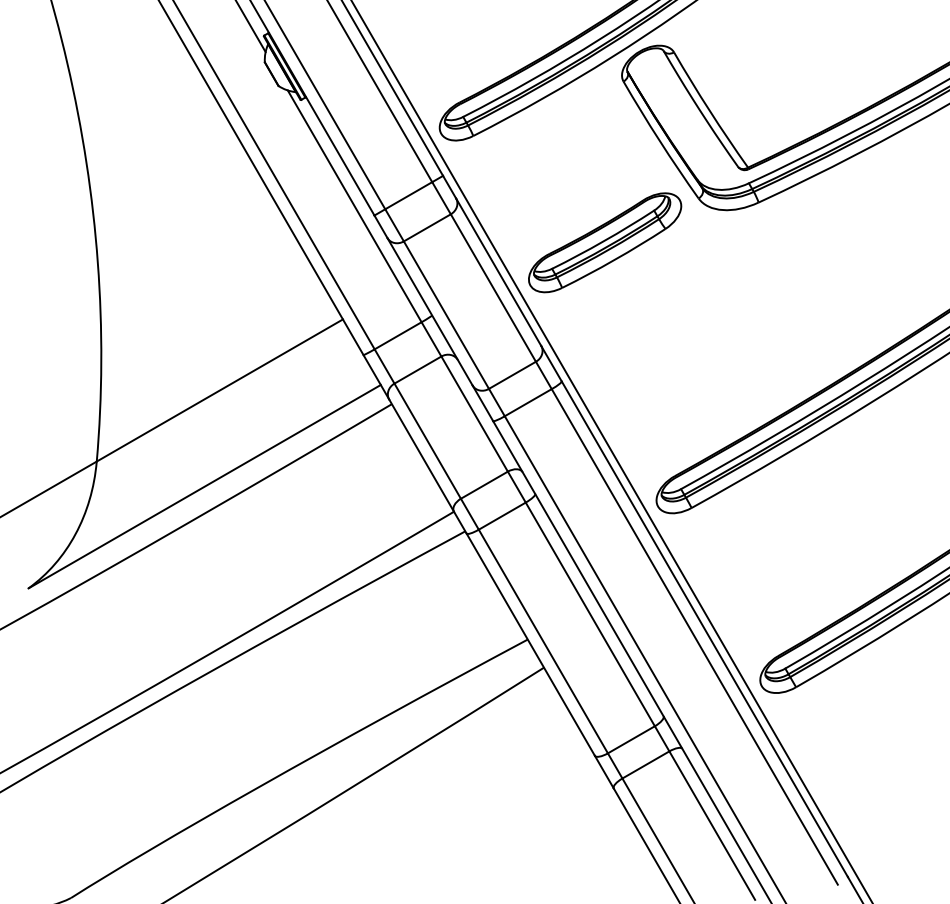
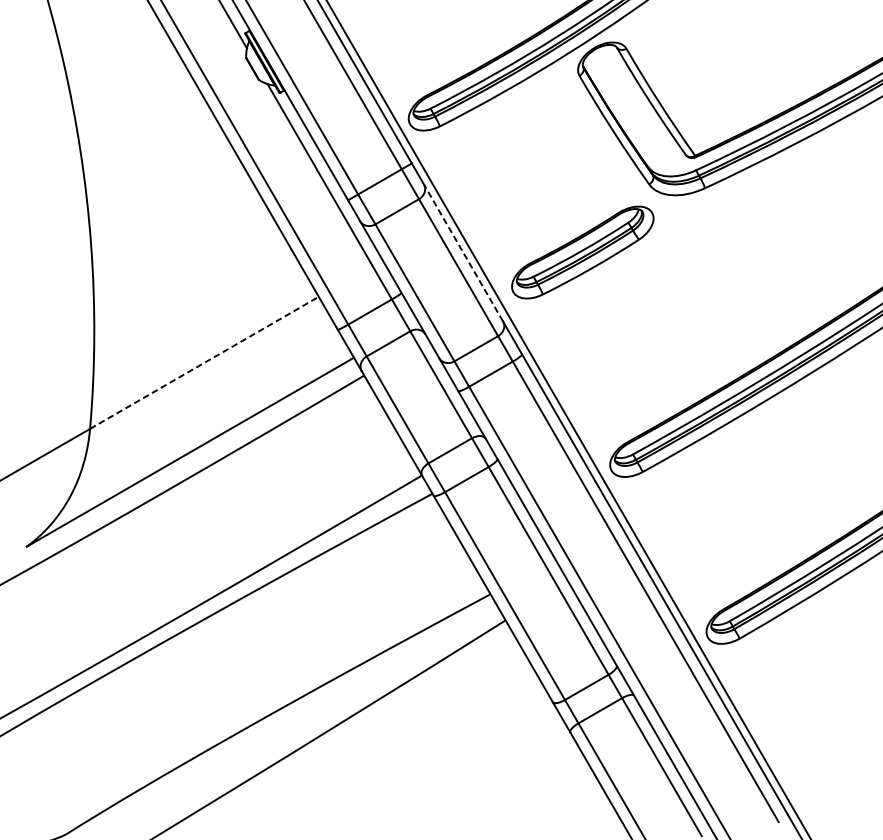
part: (605, 242) -> (583, 252), moved
line: (498, 271) -> (463, 252), solid -> dashed
line: (220, 390) -> (205, 362), solid -> dashed

